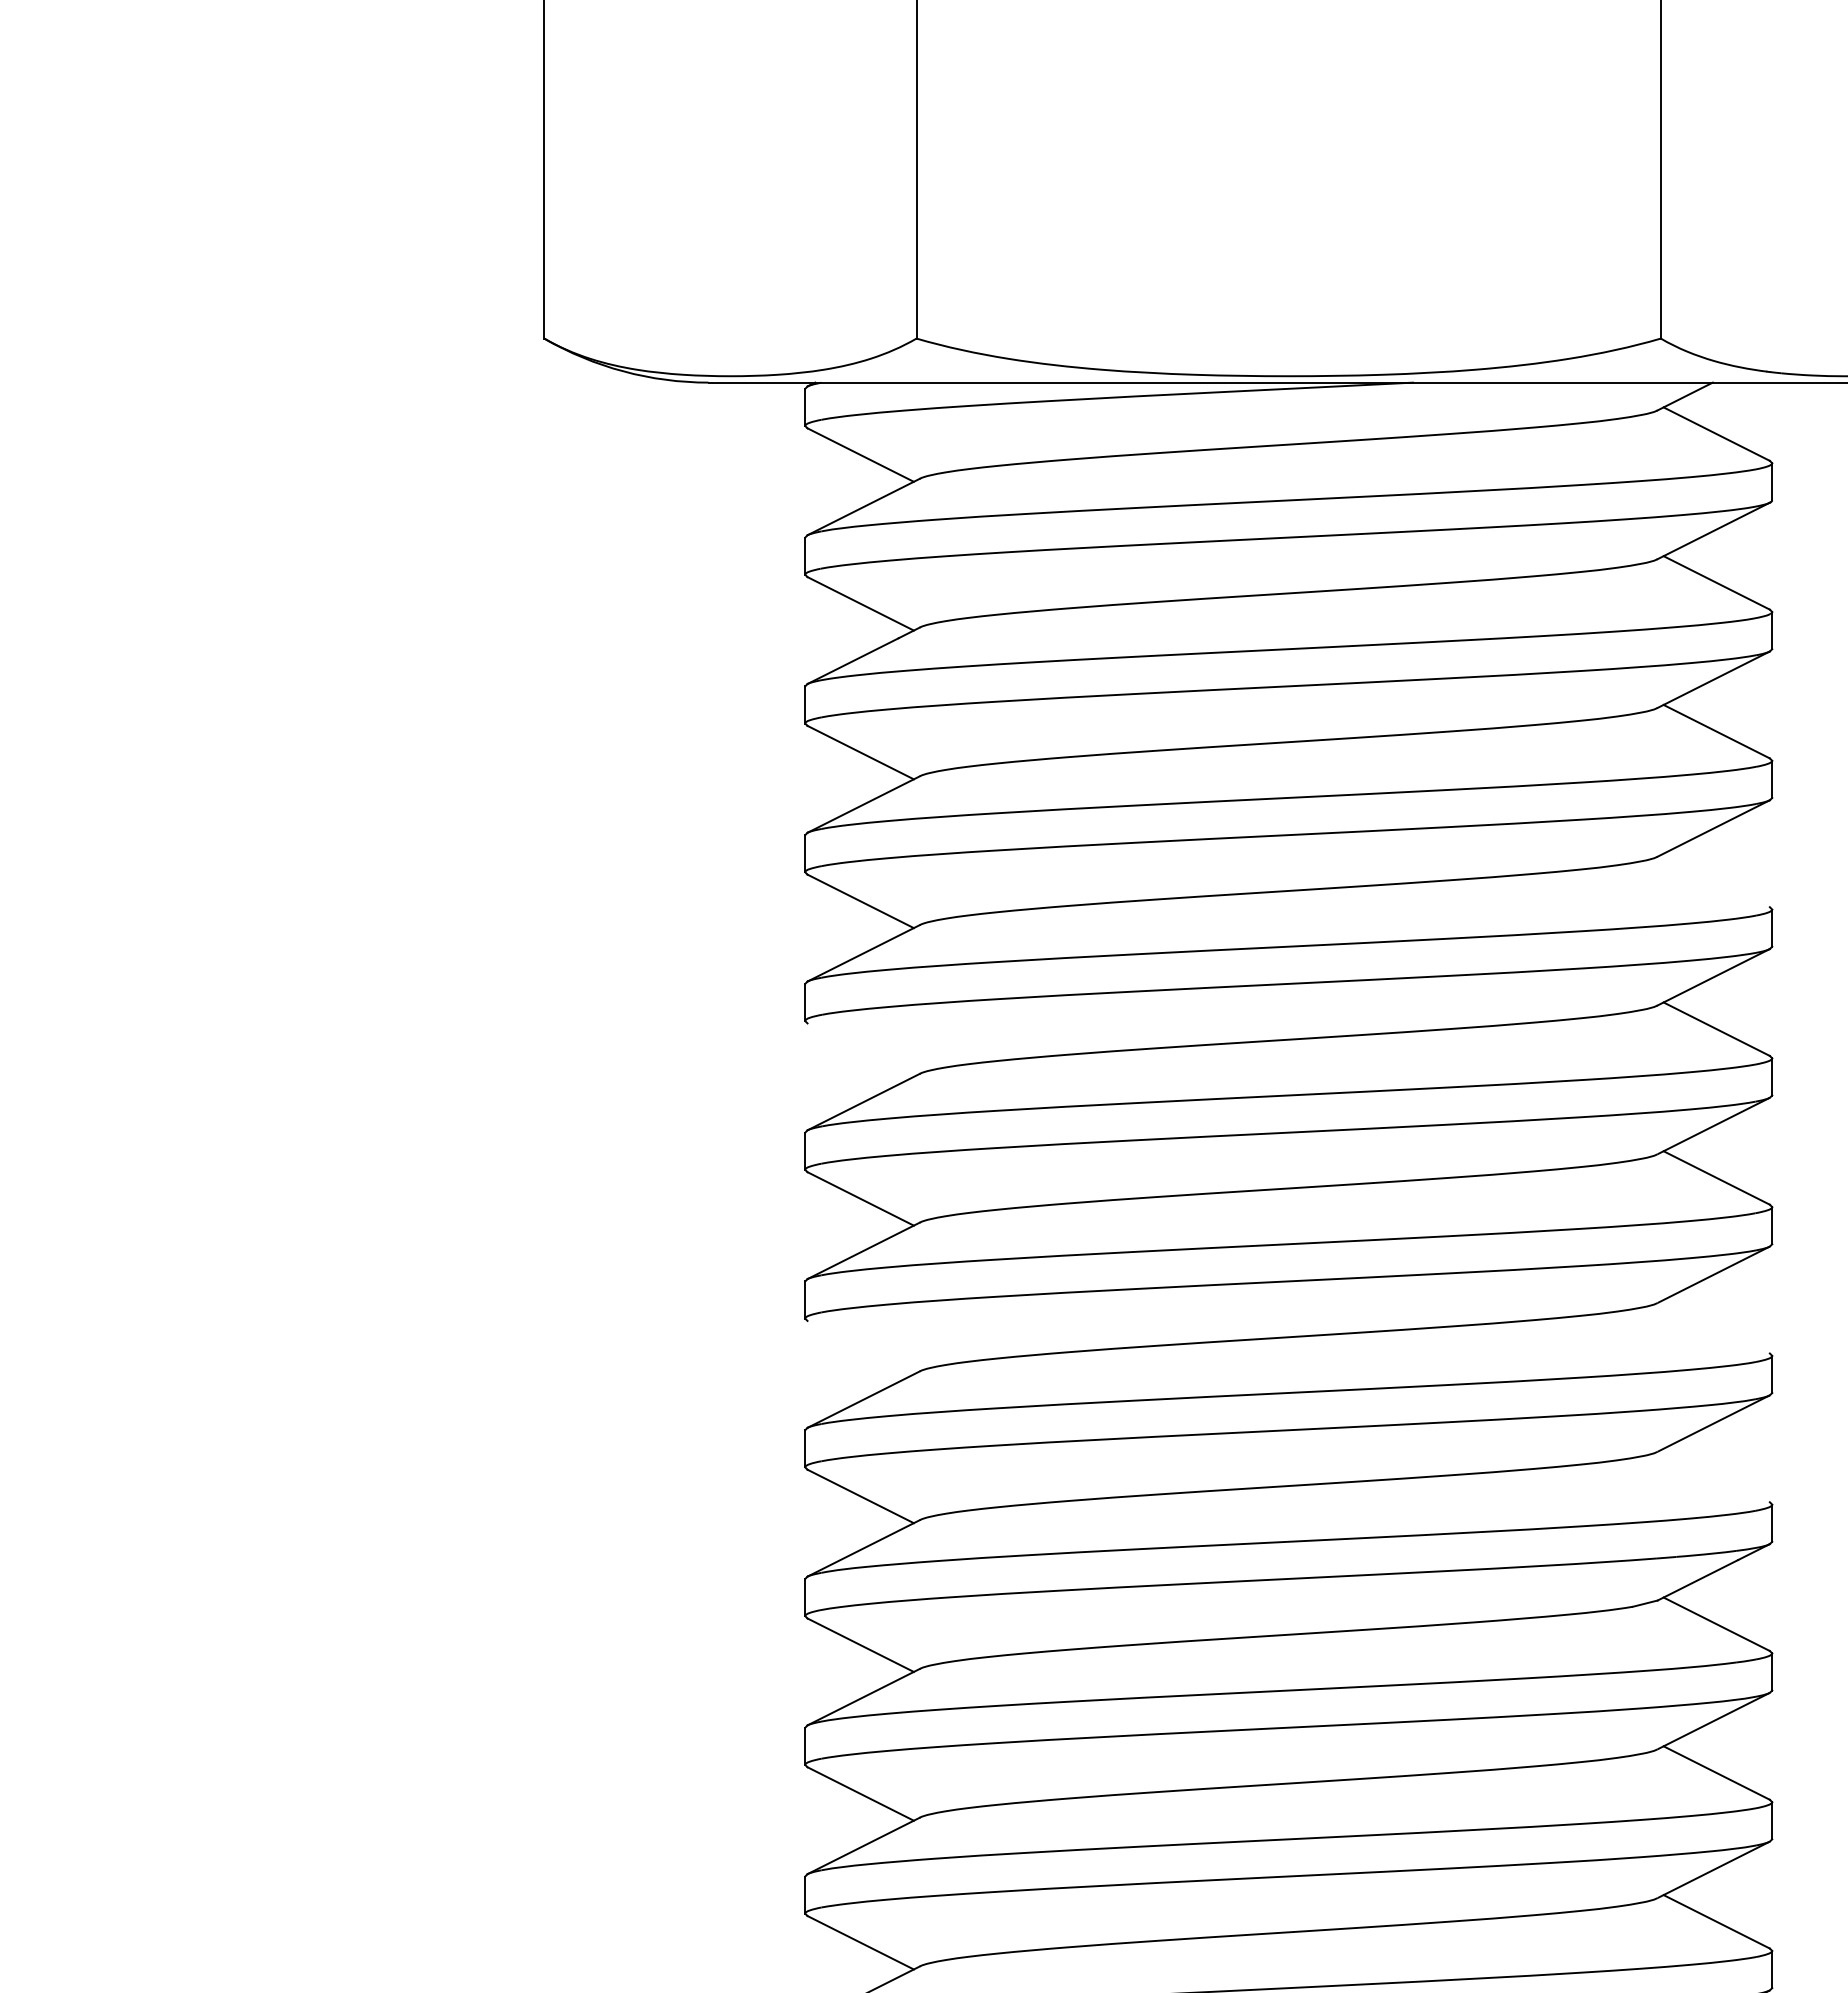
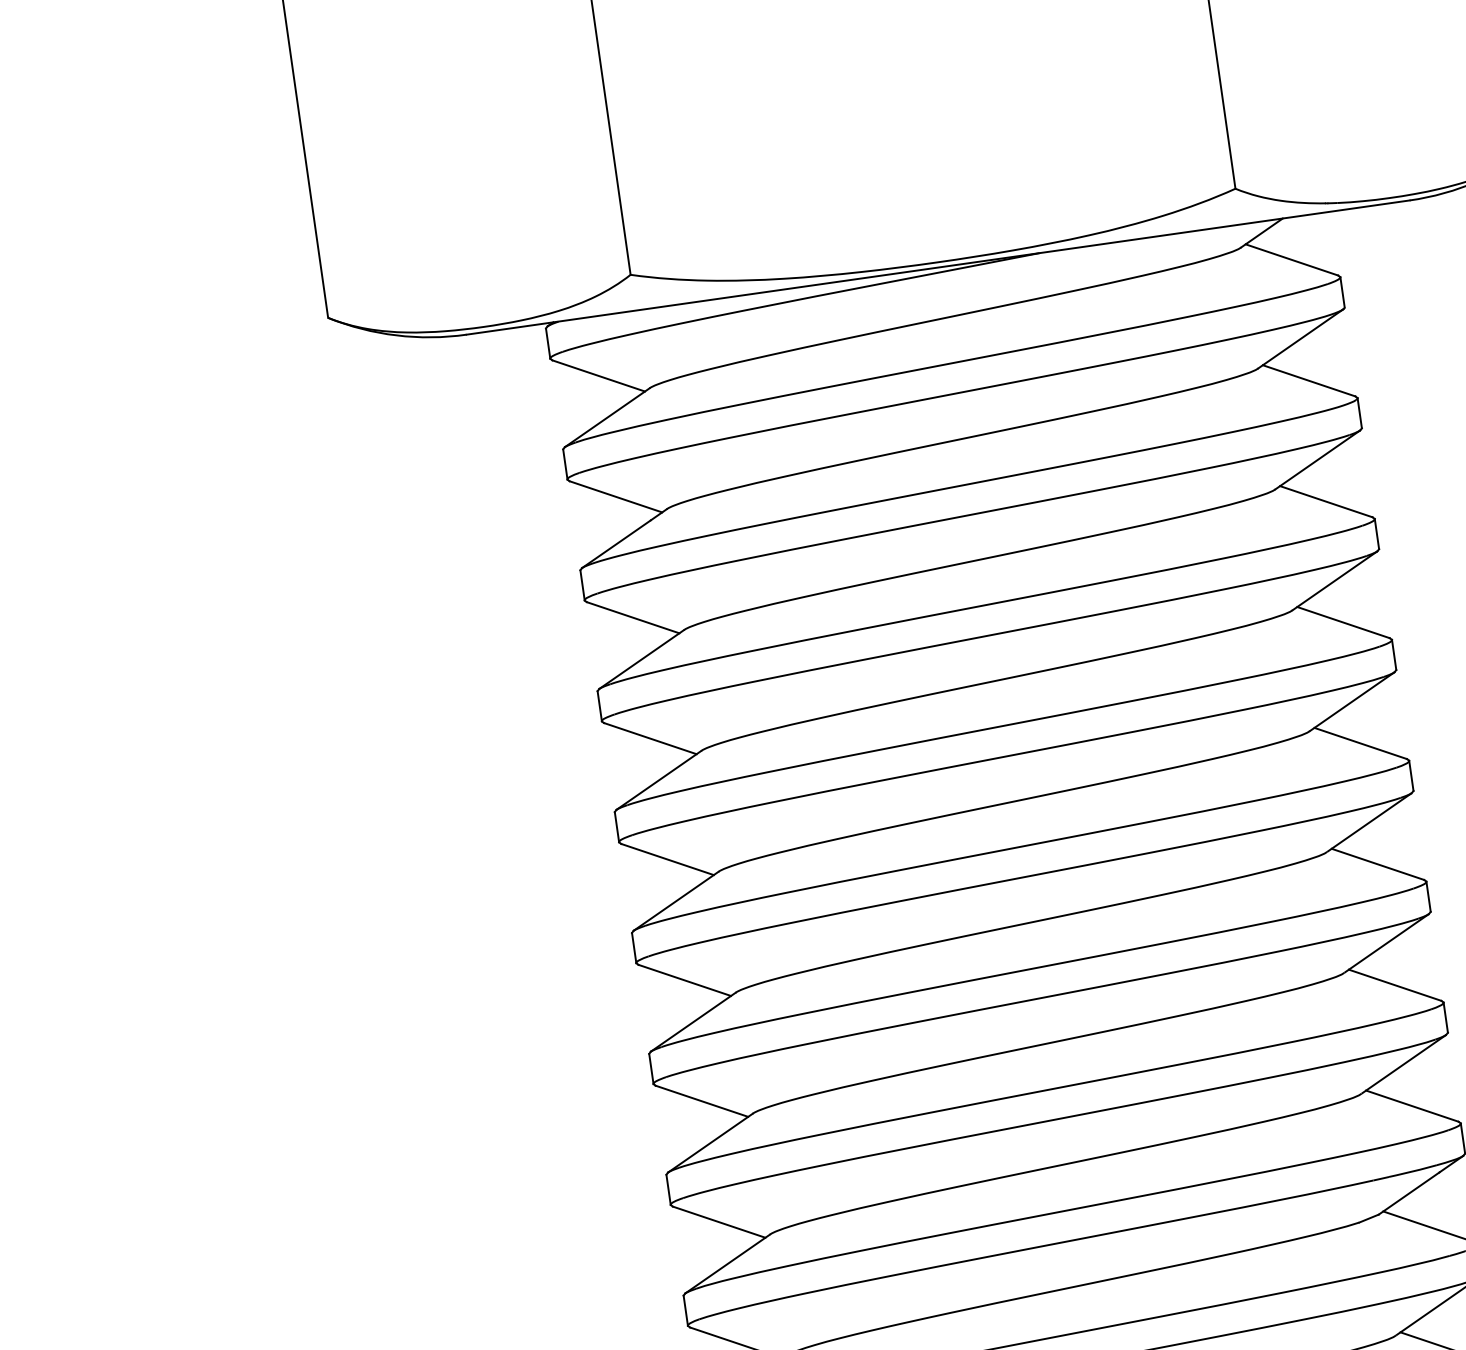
line: (1716, 880) -> (1343, 622), added
line: (860, 1049) -> (667, 859), added
line: (1716, 1326) -> (1394, 985), added
line: (860, 1347) -> (701, 1101), added
line: (1716, 1475) -> (1412, 1106), added

